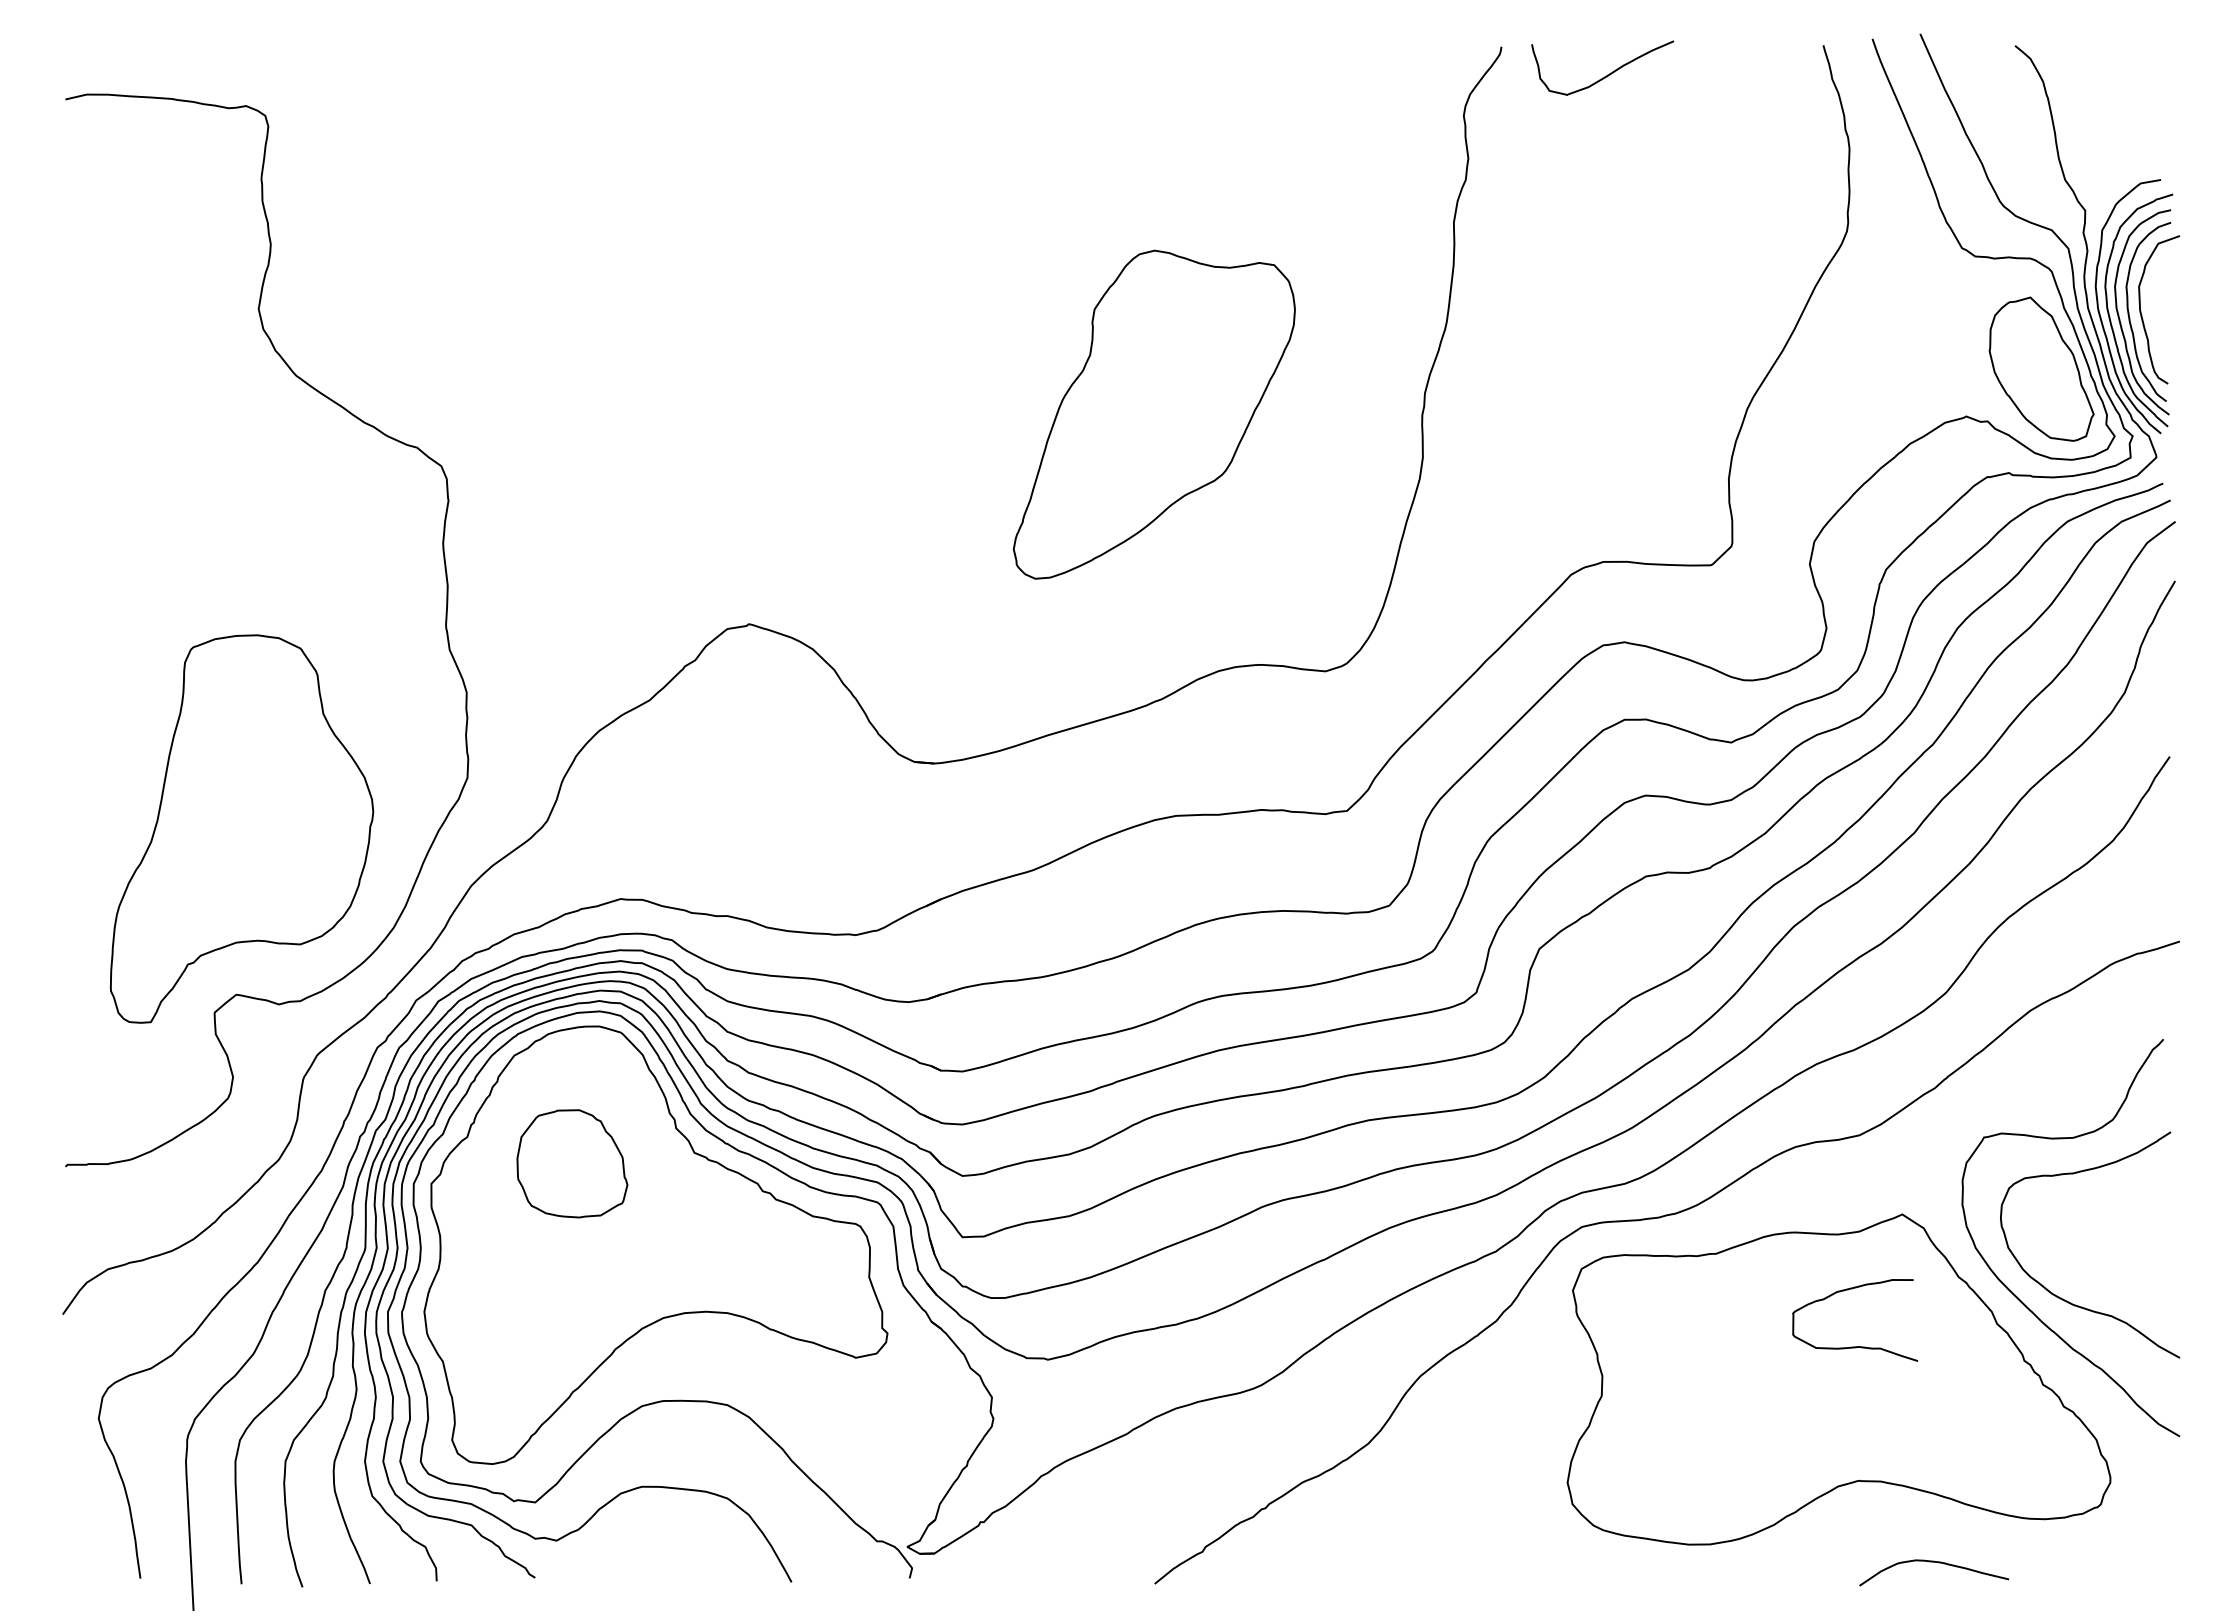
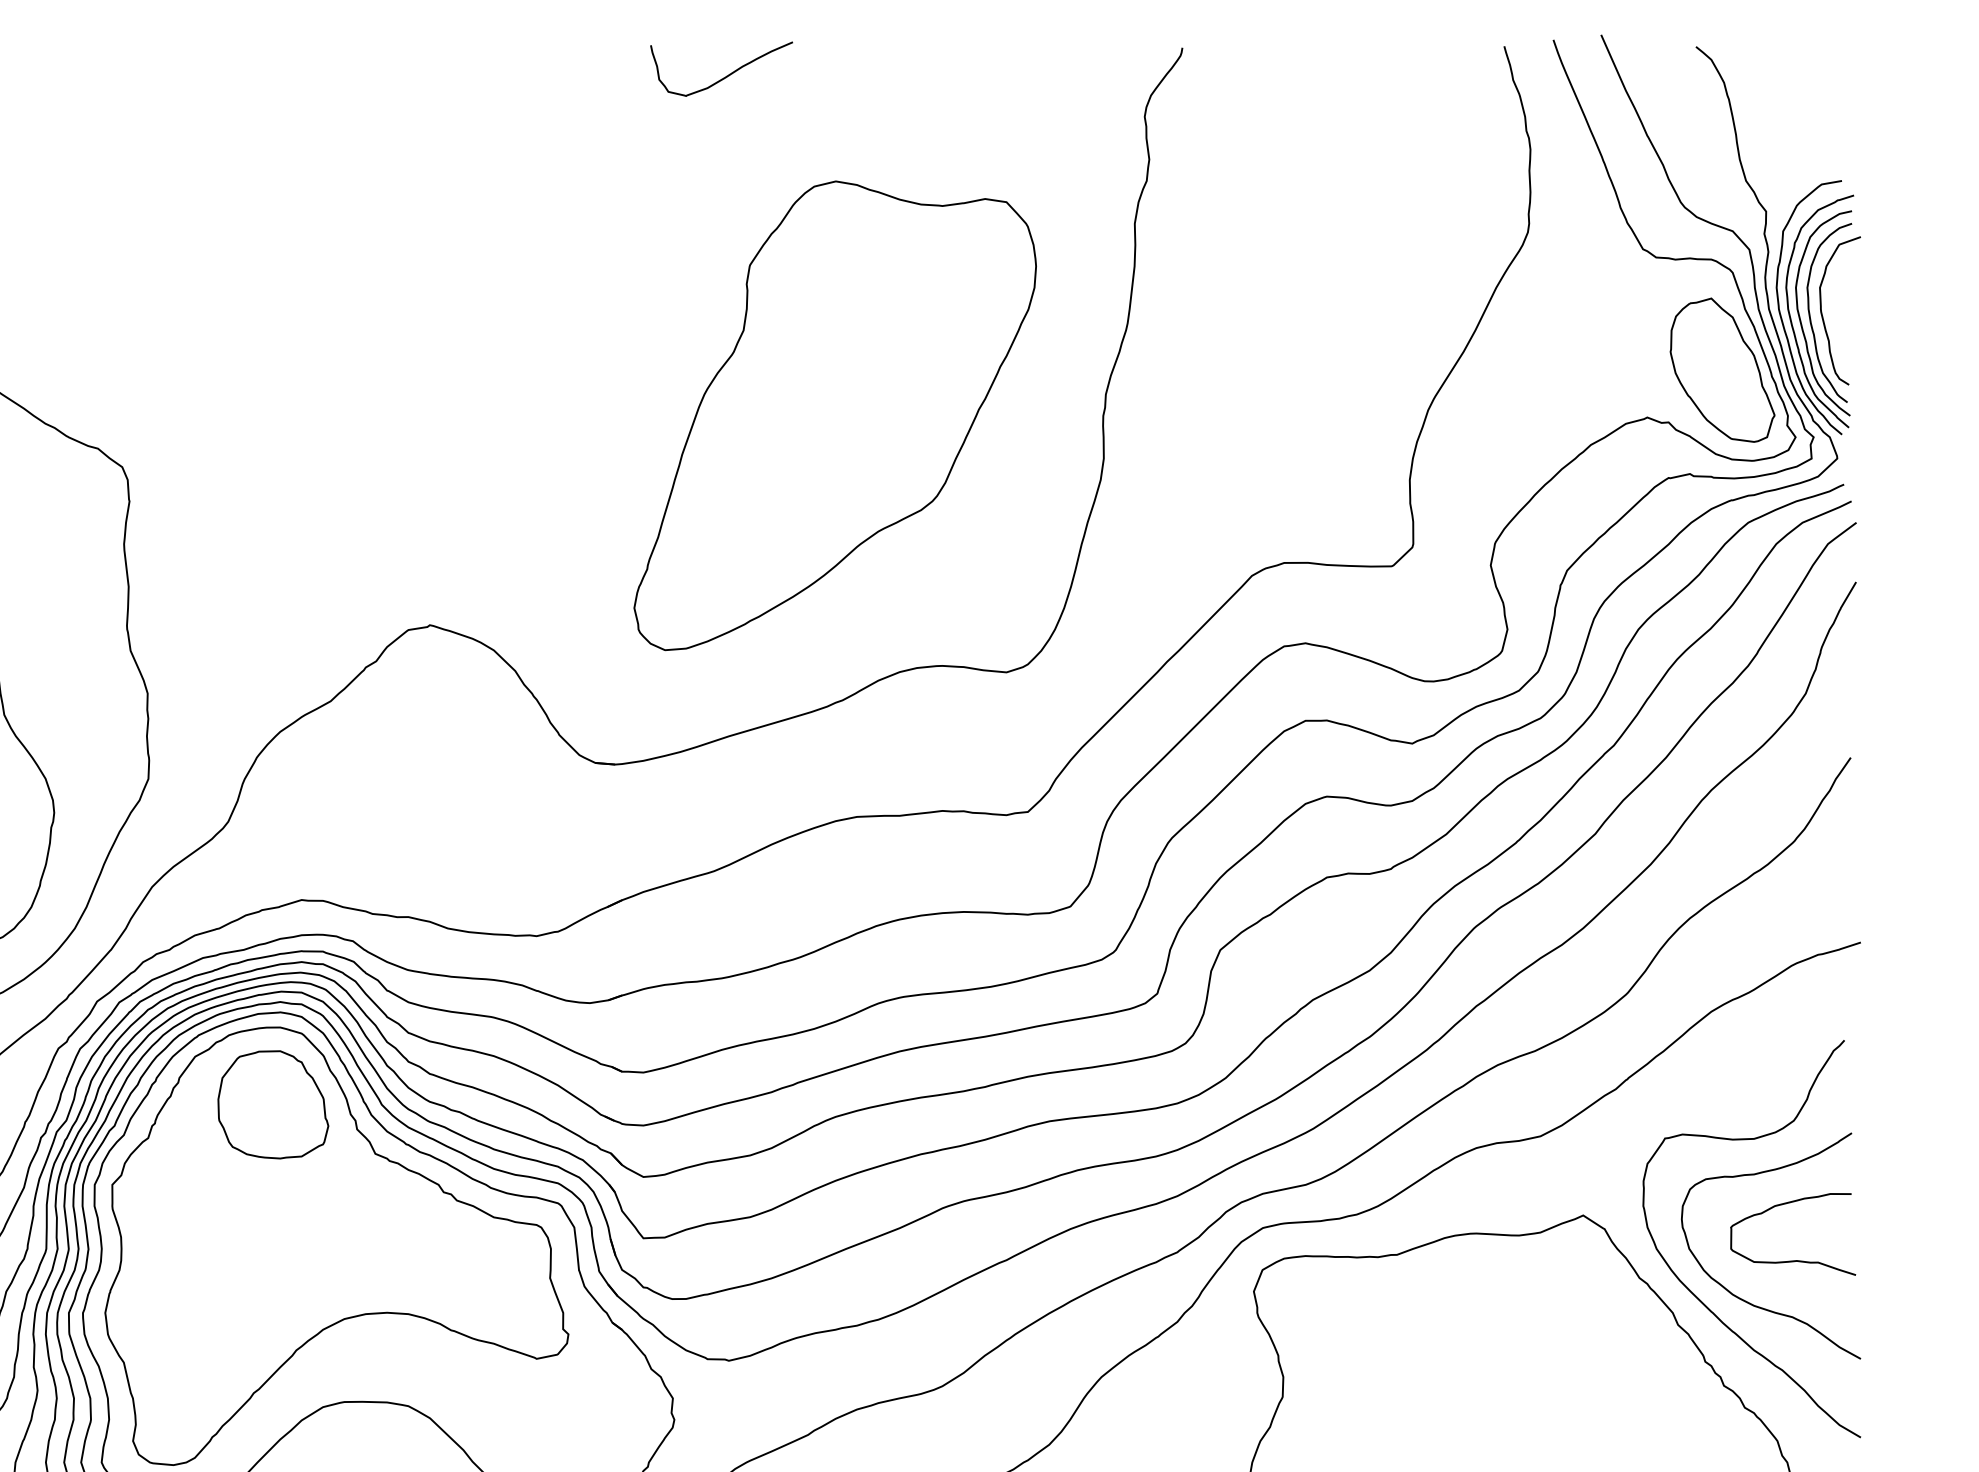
curve: (1607, 74) -> (726, 75), moved
part: (1154, 414) -> (835, 415), size x1.43
part: (572, 1163) -> (273, 1104), moved
curve: (1855, 1346) -> (1793, 1260), moved

